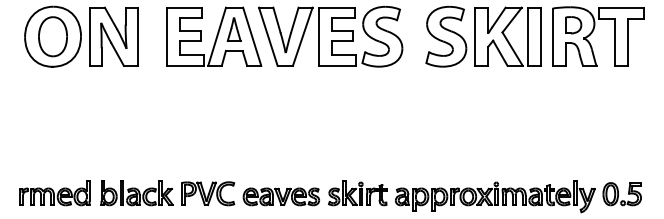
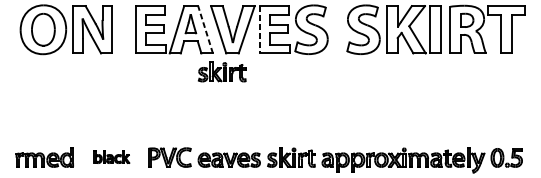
line: (252, 36) -> (205, 29), solid -> dashed
line: (318, 37) -> (259, 30), solid -> dashed
part: (272, 88) -> (222, 71), added
part: (136, 193) -> (111, 157), size x0.6

